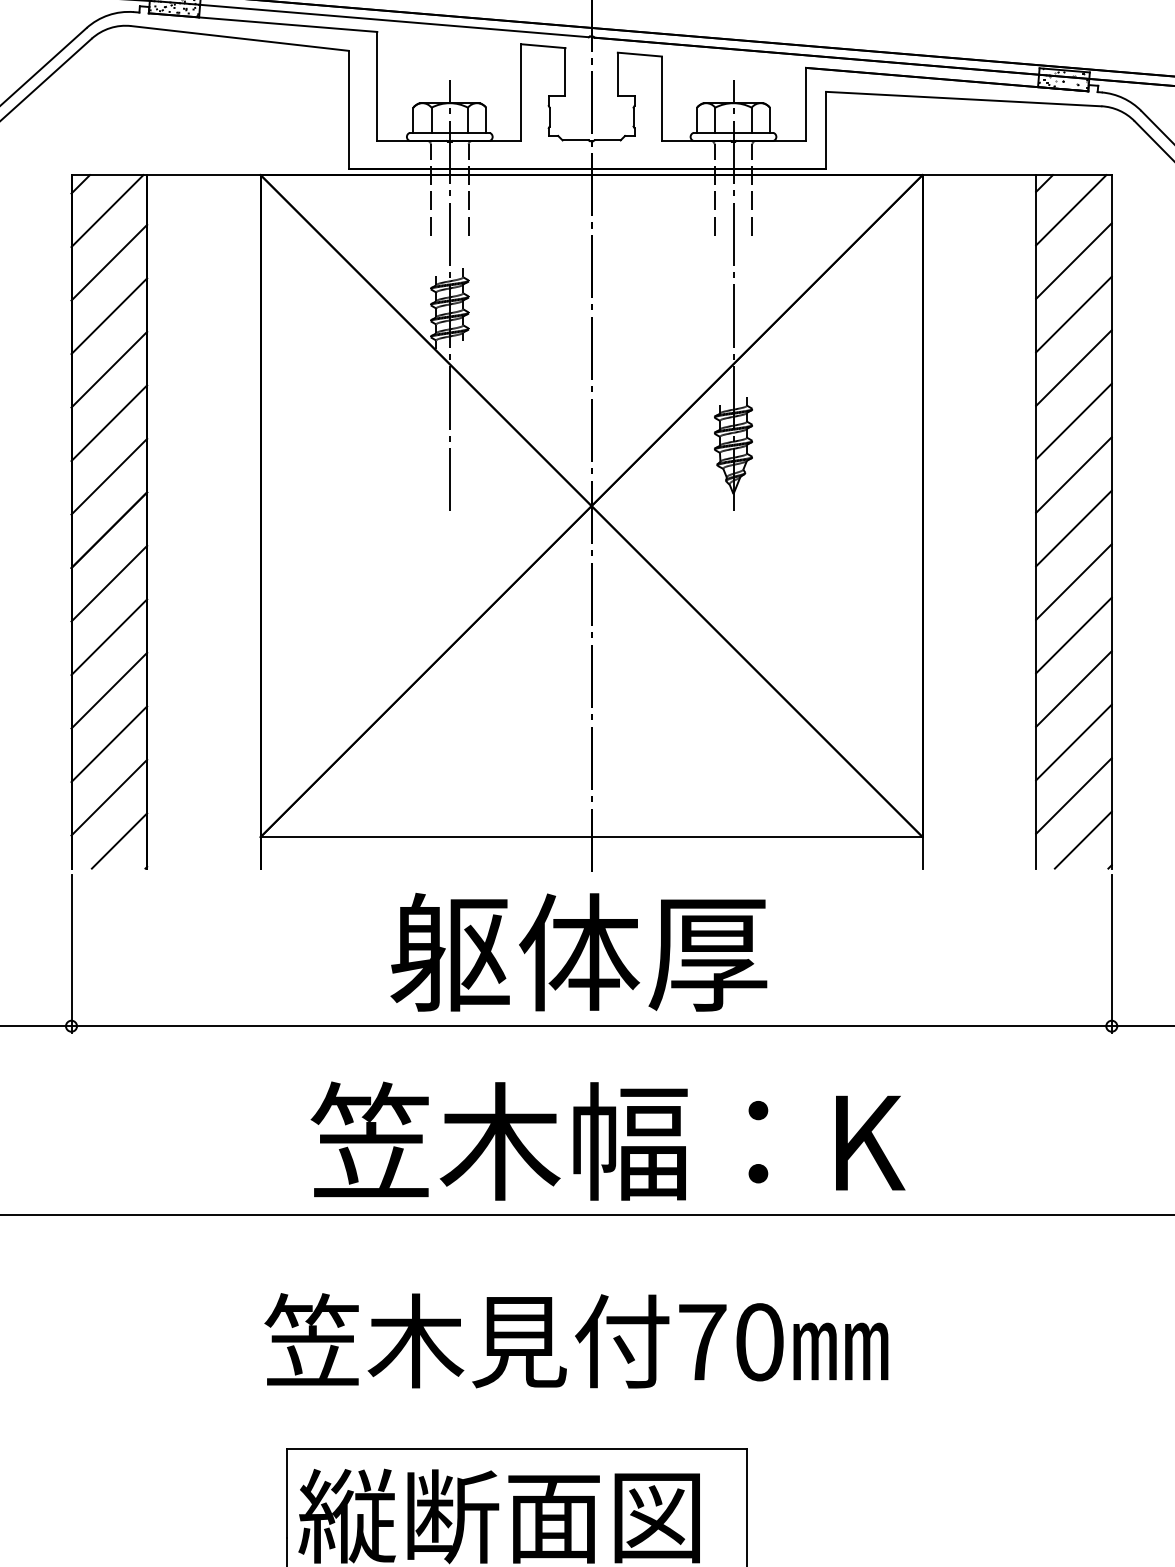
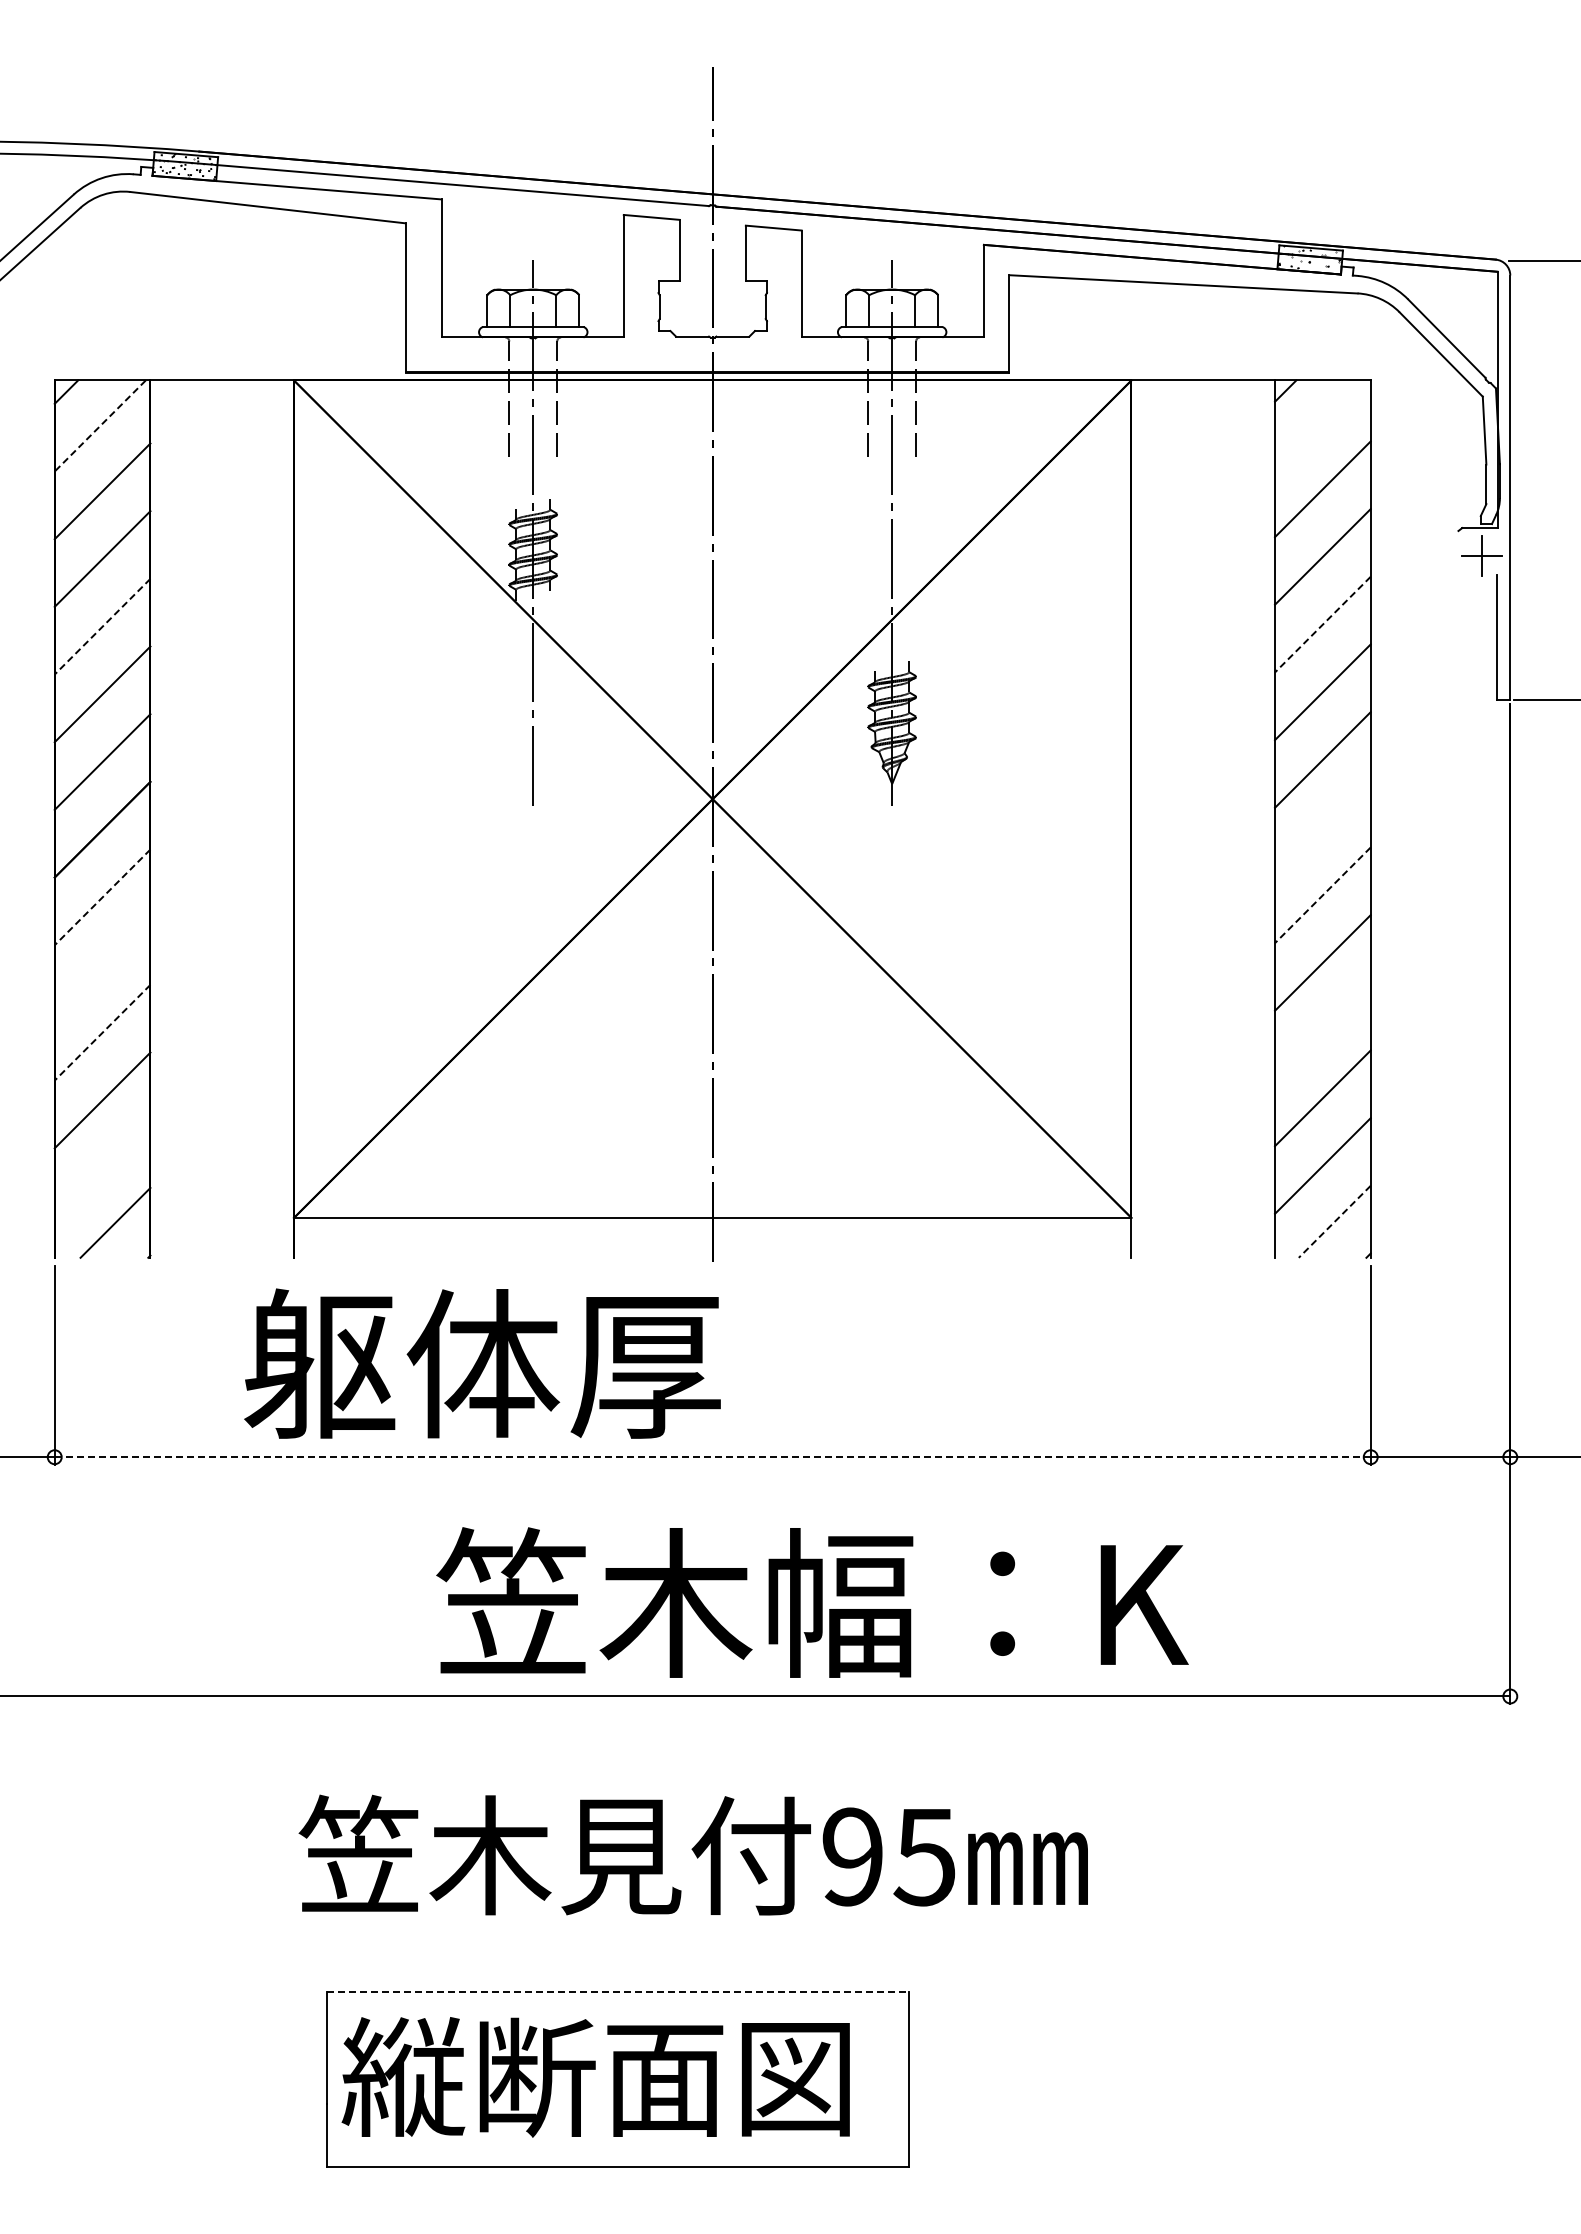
line: (1071, 209) -> (1319, 424), removed
line: (106, 211) -> (99, 426), solid -> dashed
line: (1073, 367) -> (1322, 624), solid -> dashed
line: (109, 369) -> (102, 626), solid -> dashed
line: (1073, 528) -> (1322, 827), removed
line: (1073, 582) -> (1322, 895), solid -> dashed
line: (109, 583) -> (102, 897), solid -> dashed
line: (109, 636) -> (102, 964), removed
line: (1073, 688) -> (1322, 1030), removed
line: (109, 690) -> (102, 1032), solid -> dashed
line: (109, 797) -> (102, 1167), removed
line: (1083, 839) -> (1334, 1221), solid -> dashed
text: (578, 952) -> (482, 1363), moved
line: (591, 1026) -> (712, 1457), solid -> dashed
text: (608, 1141) -> (812, 1602), moved
text: (730, 1341) -> (888, 1856), 70 -> 95
line: (517, 1449) -> (618, 1992), solid -> dashed

